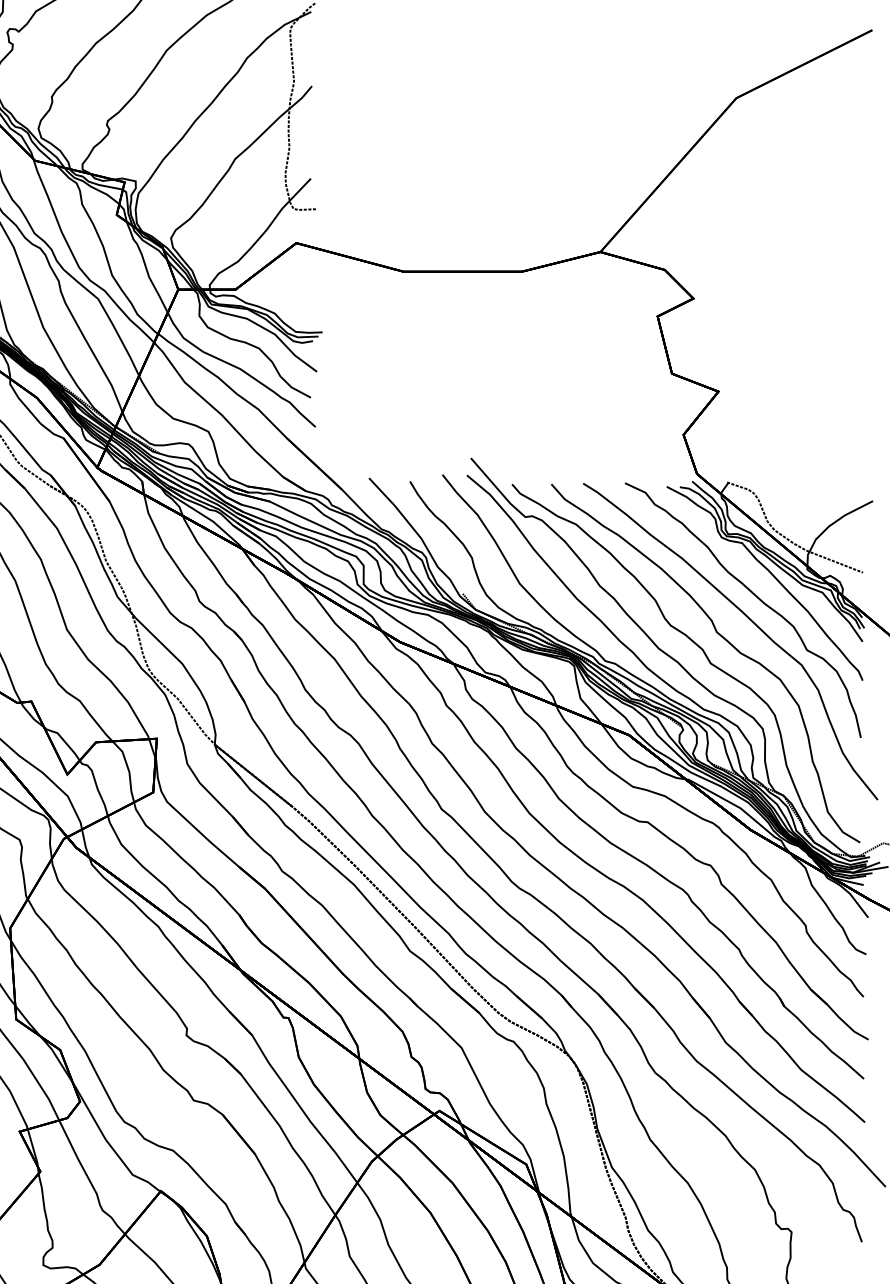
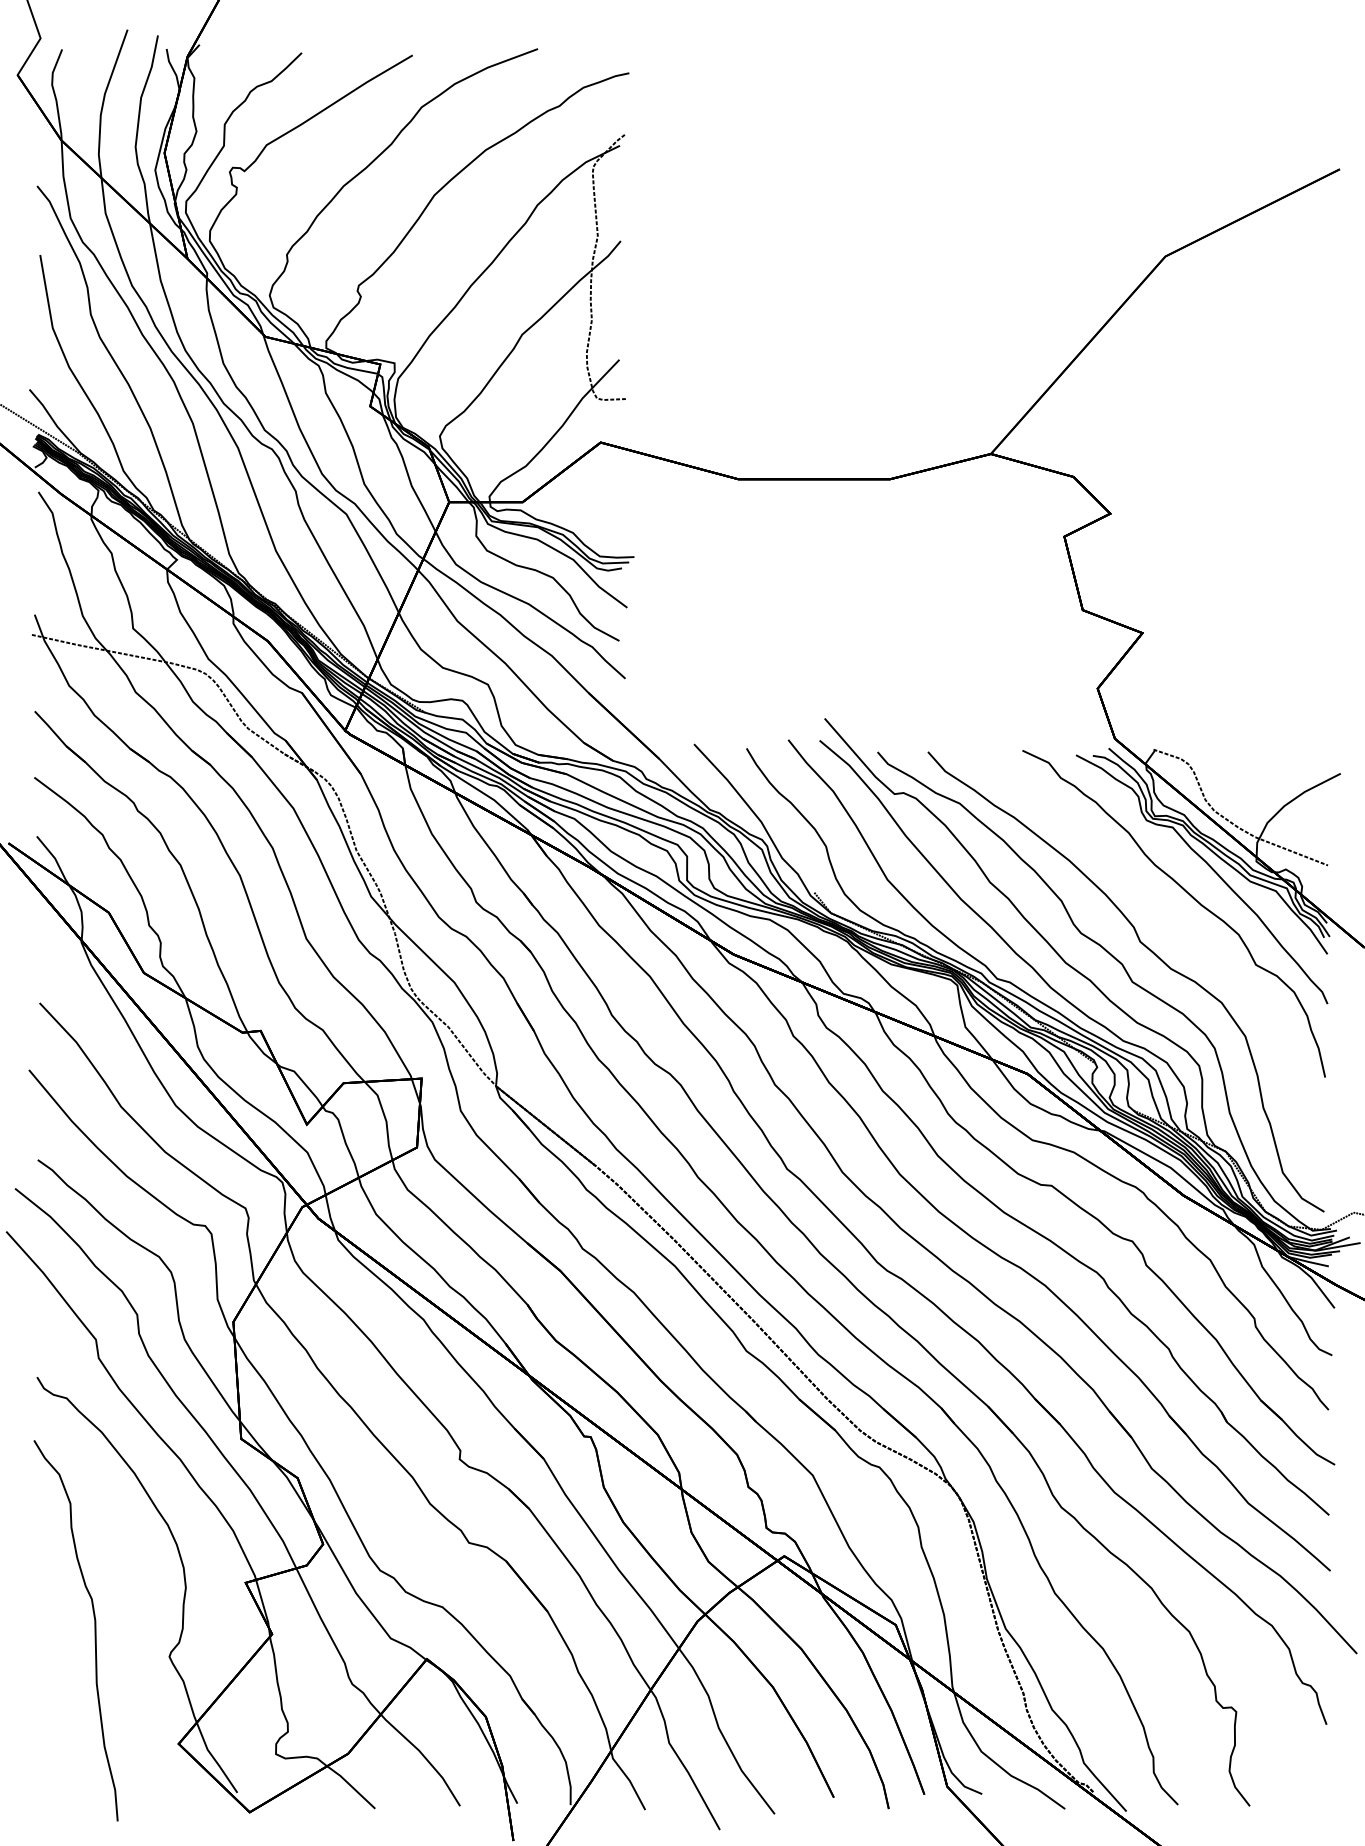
part: (750, 621) -> (1183, 927), removed

